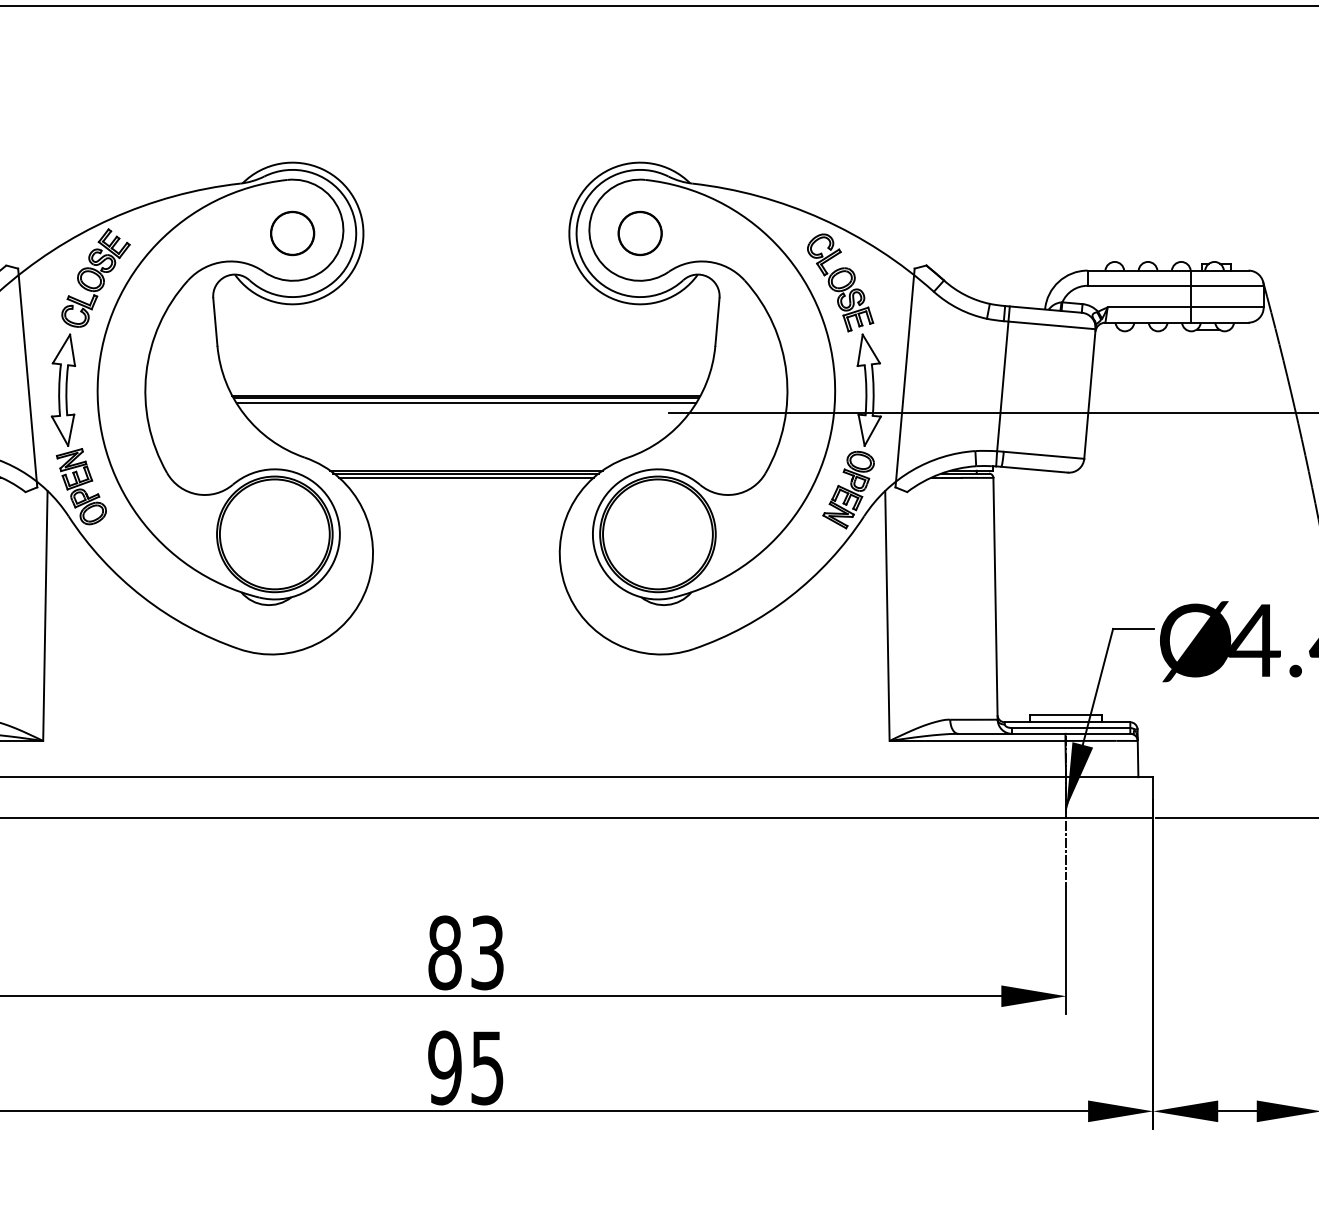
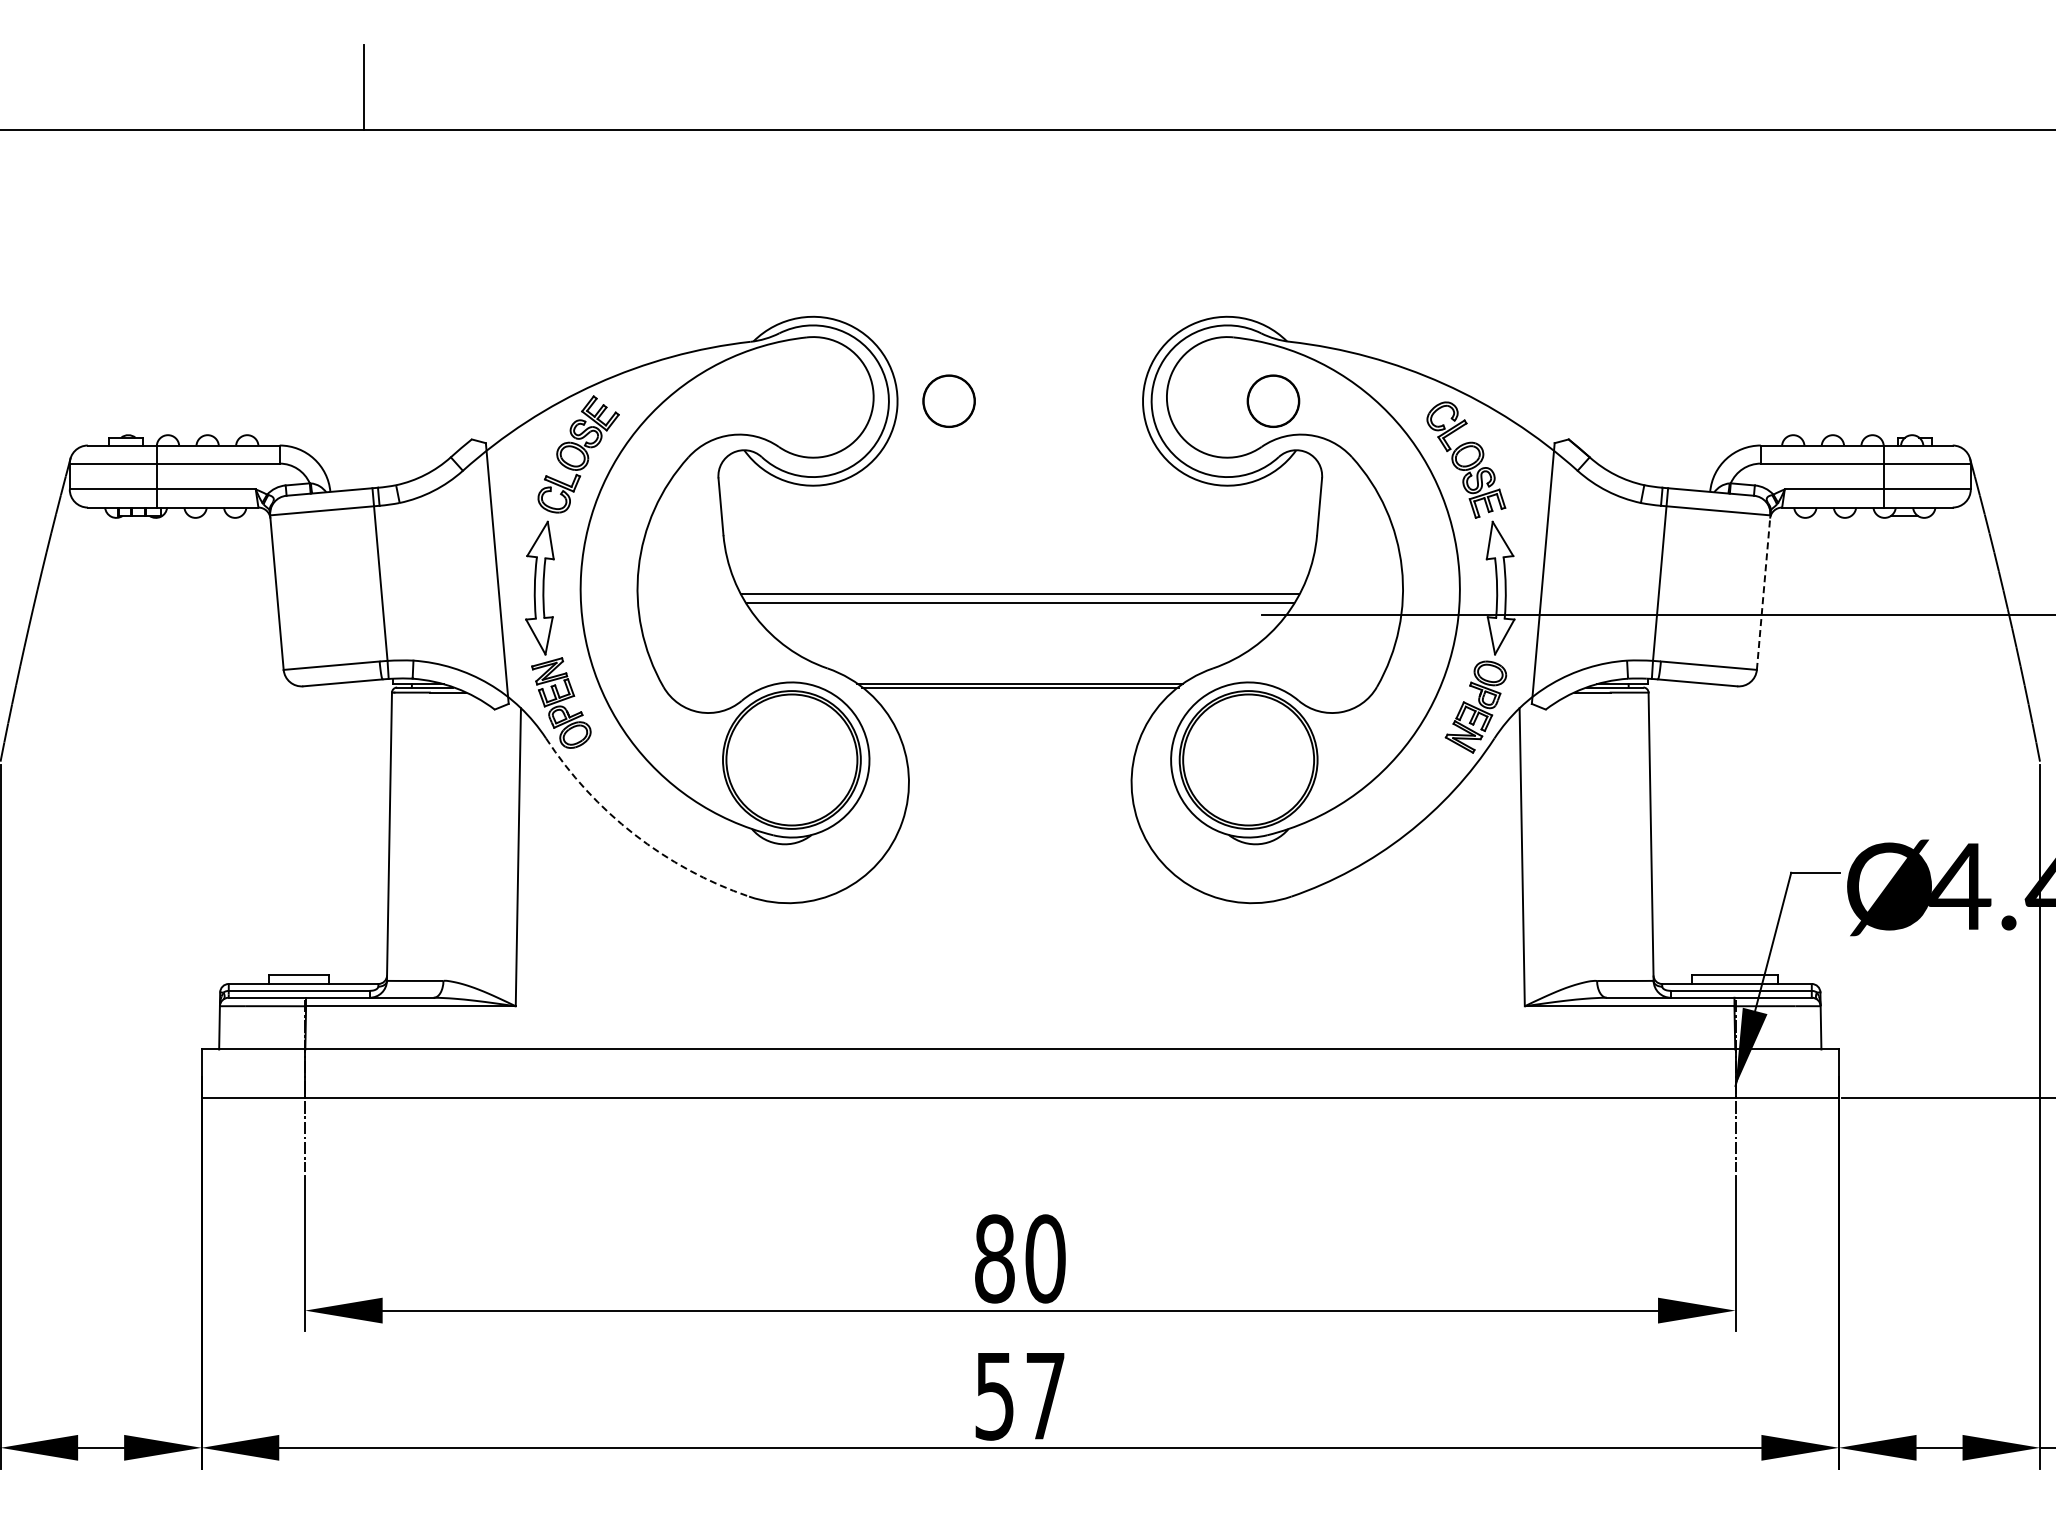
circle: (292, 232) -> (948, 400), moved
part: (640, 232) -> (1273, 400), moved
line: (1089, 392) -> (1763, 590), solid -> dashed
line: (466, 398) -> (1020, 597), removed
line: (466, 477) -> (1020, 692), removed
arc: (142, 596) -> (634, 834), solid -> dashed
text: (487, 952) -> (1045, 1258), 83 -> 80
text: (465, 1067) -> (1019, 1395), 95 -> 57

